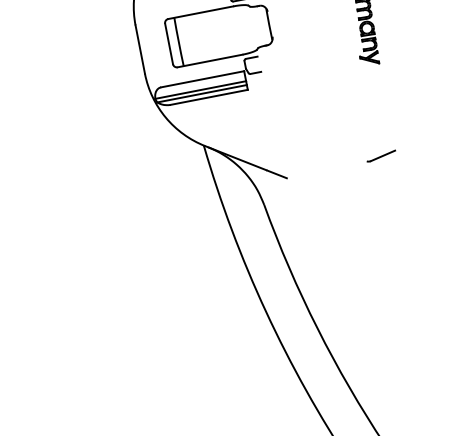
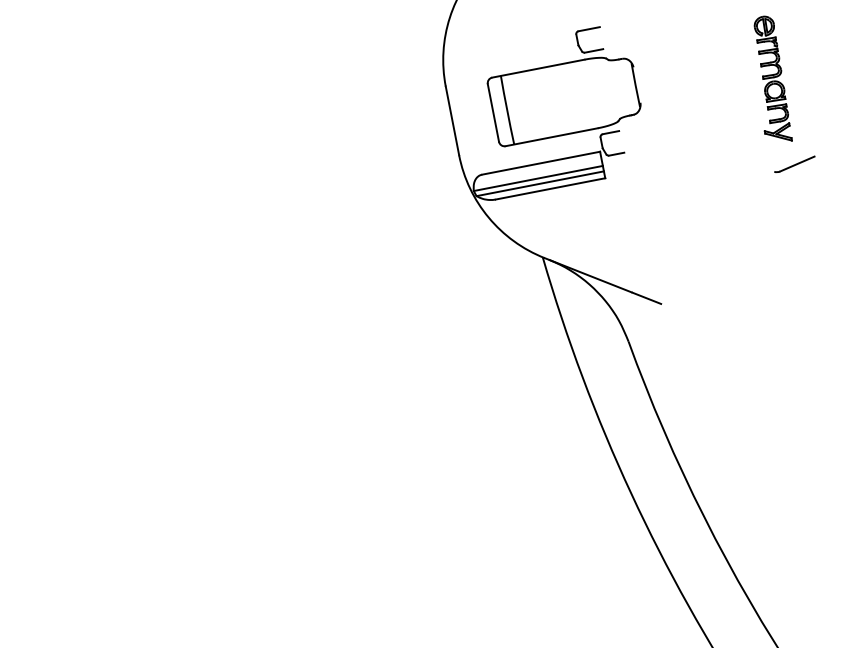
part: (381, 155) -> (794, 163), moved

